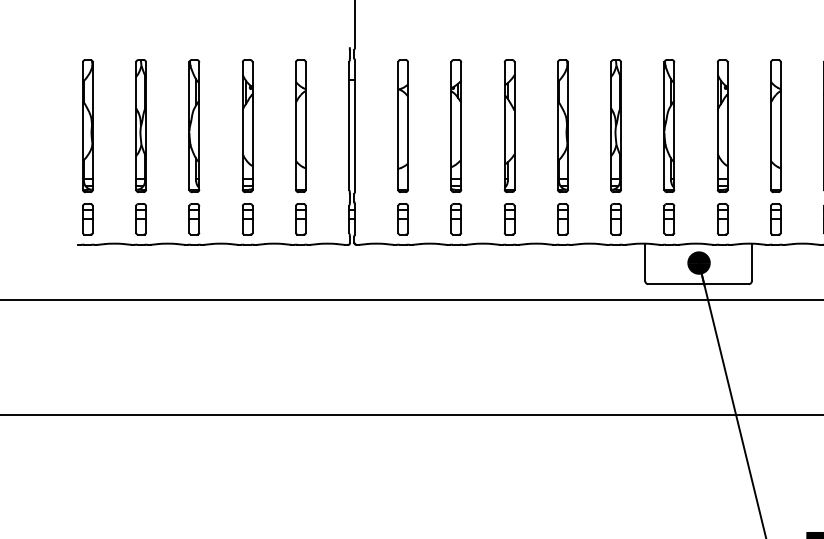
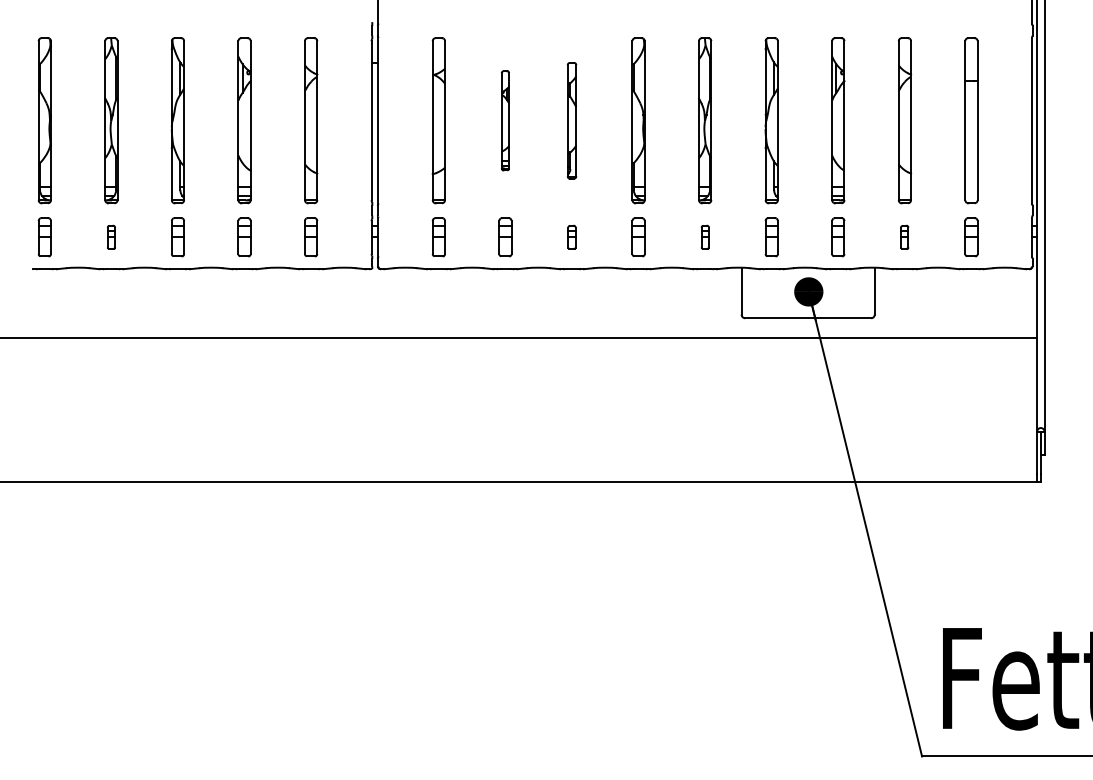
part: (456, 125) -> (505, 120), size x0.6
part: (509, 125) -> (571, 120), size x0.7
part: (141, 219) -> (111, 237), size x0.6
part: (509, 219) -> (571, 237), size x0.6
part: (616, 219) -> (705, 237), size x0.6
part: (775, 219) -> (904, 237), size x0.6

